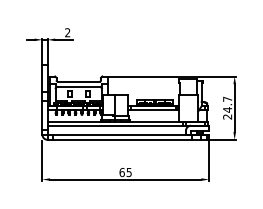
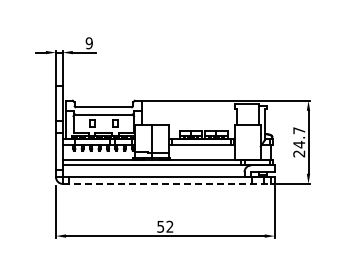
text: (67, 32) -> (88, 43), 2 -> 9
line: (128, 139) -> (169, 183), solid -> dashed
text: (125, 172) -> (165, 226), 65 -> 52

